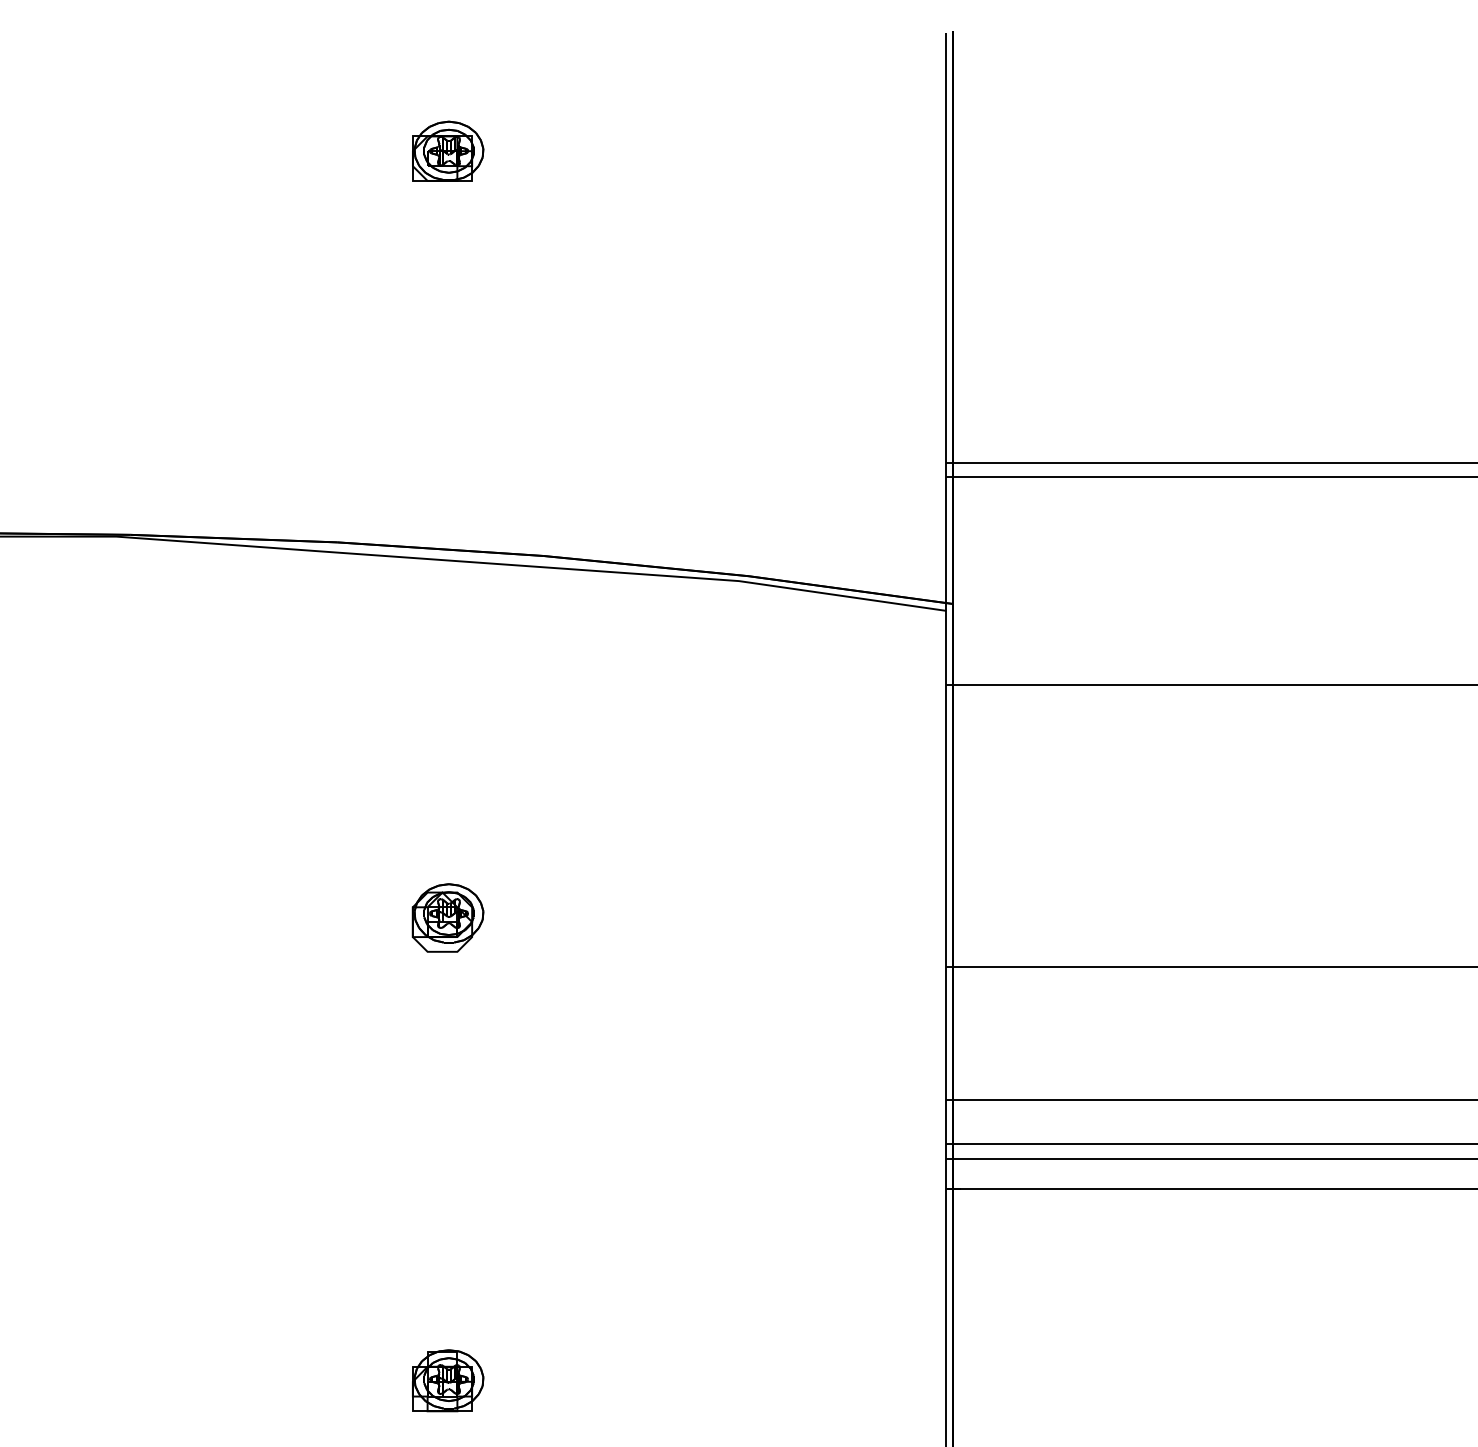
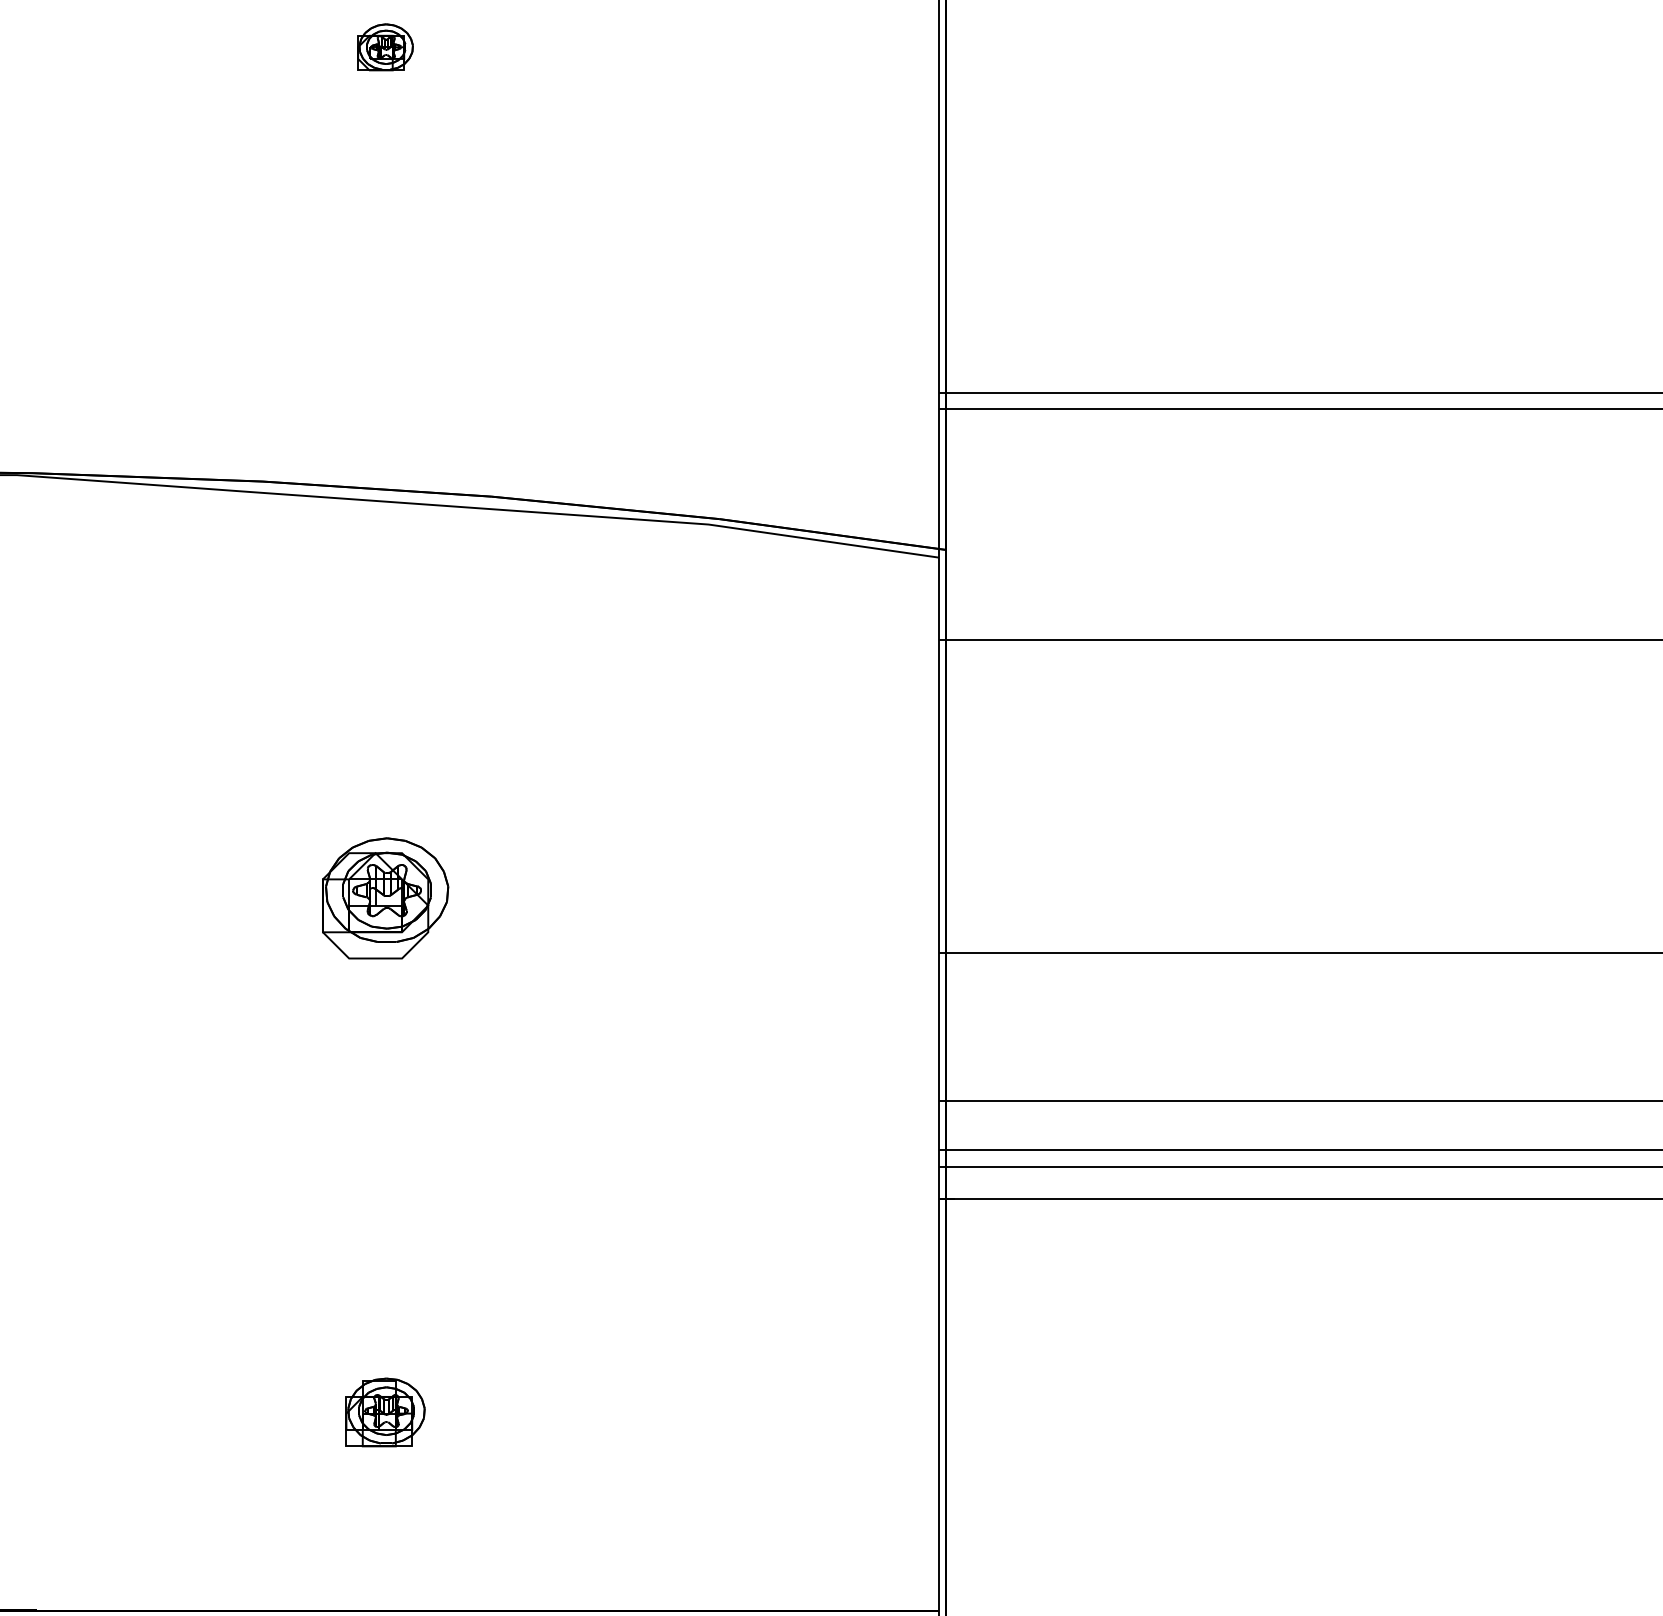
part: (448, 151) -> (385, 47), size x0.7
part: (448, 917) -> (385, 898), size x1.6

